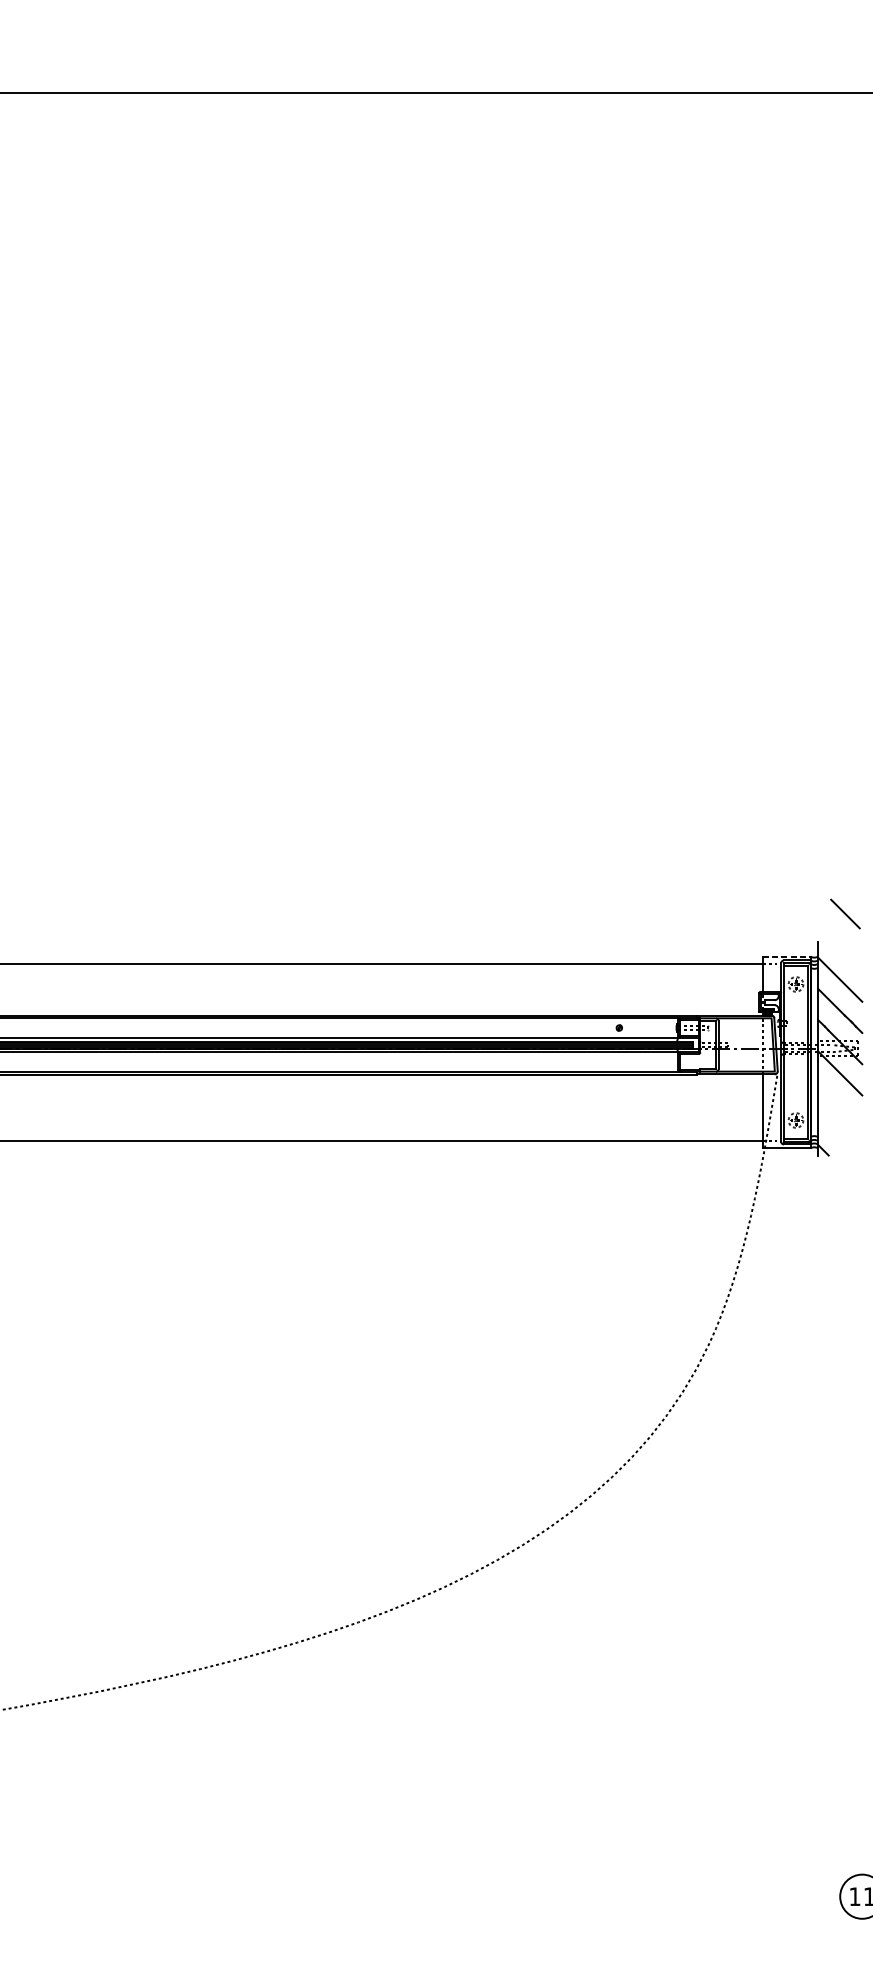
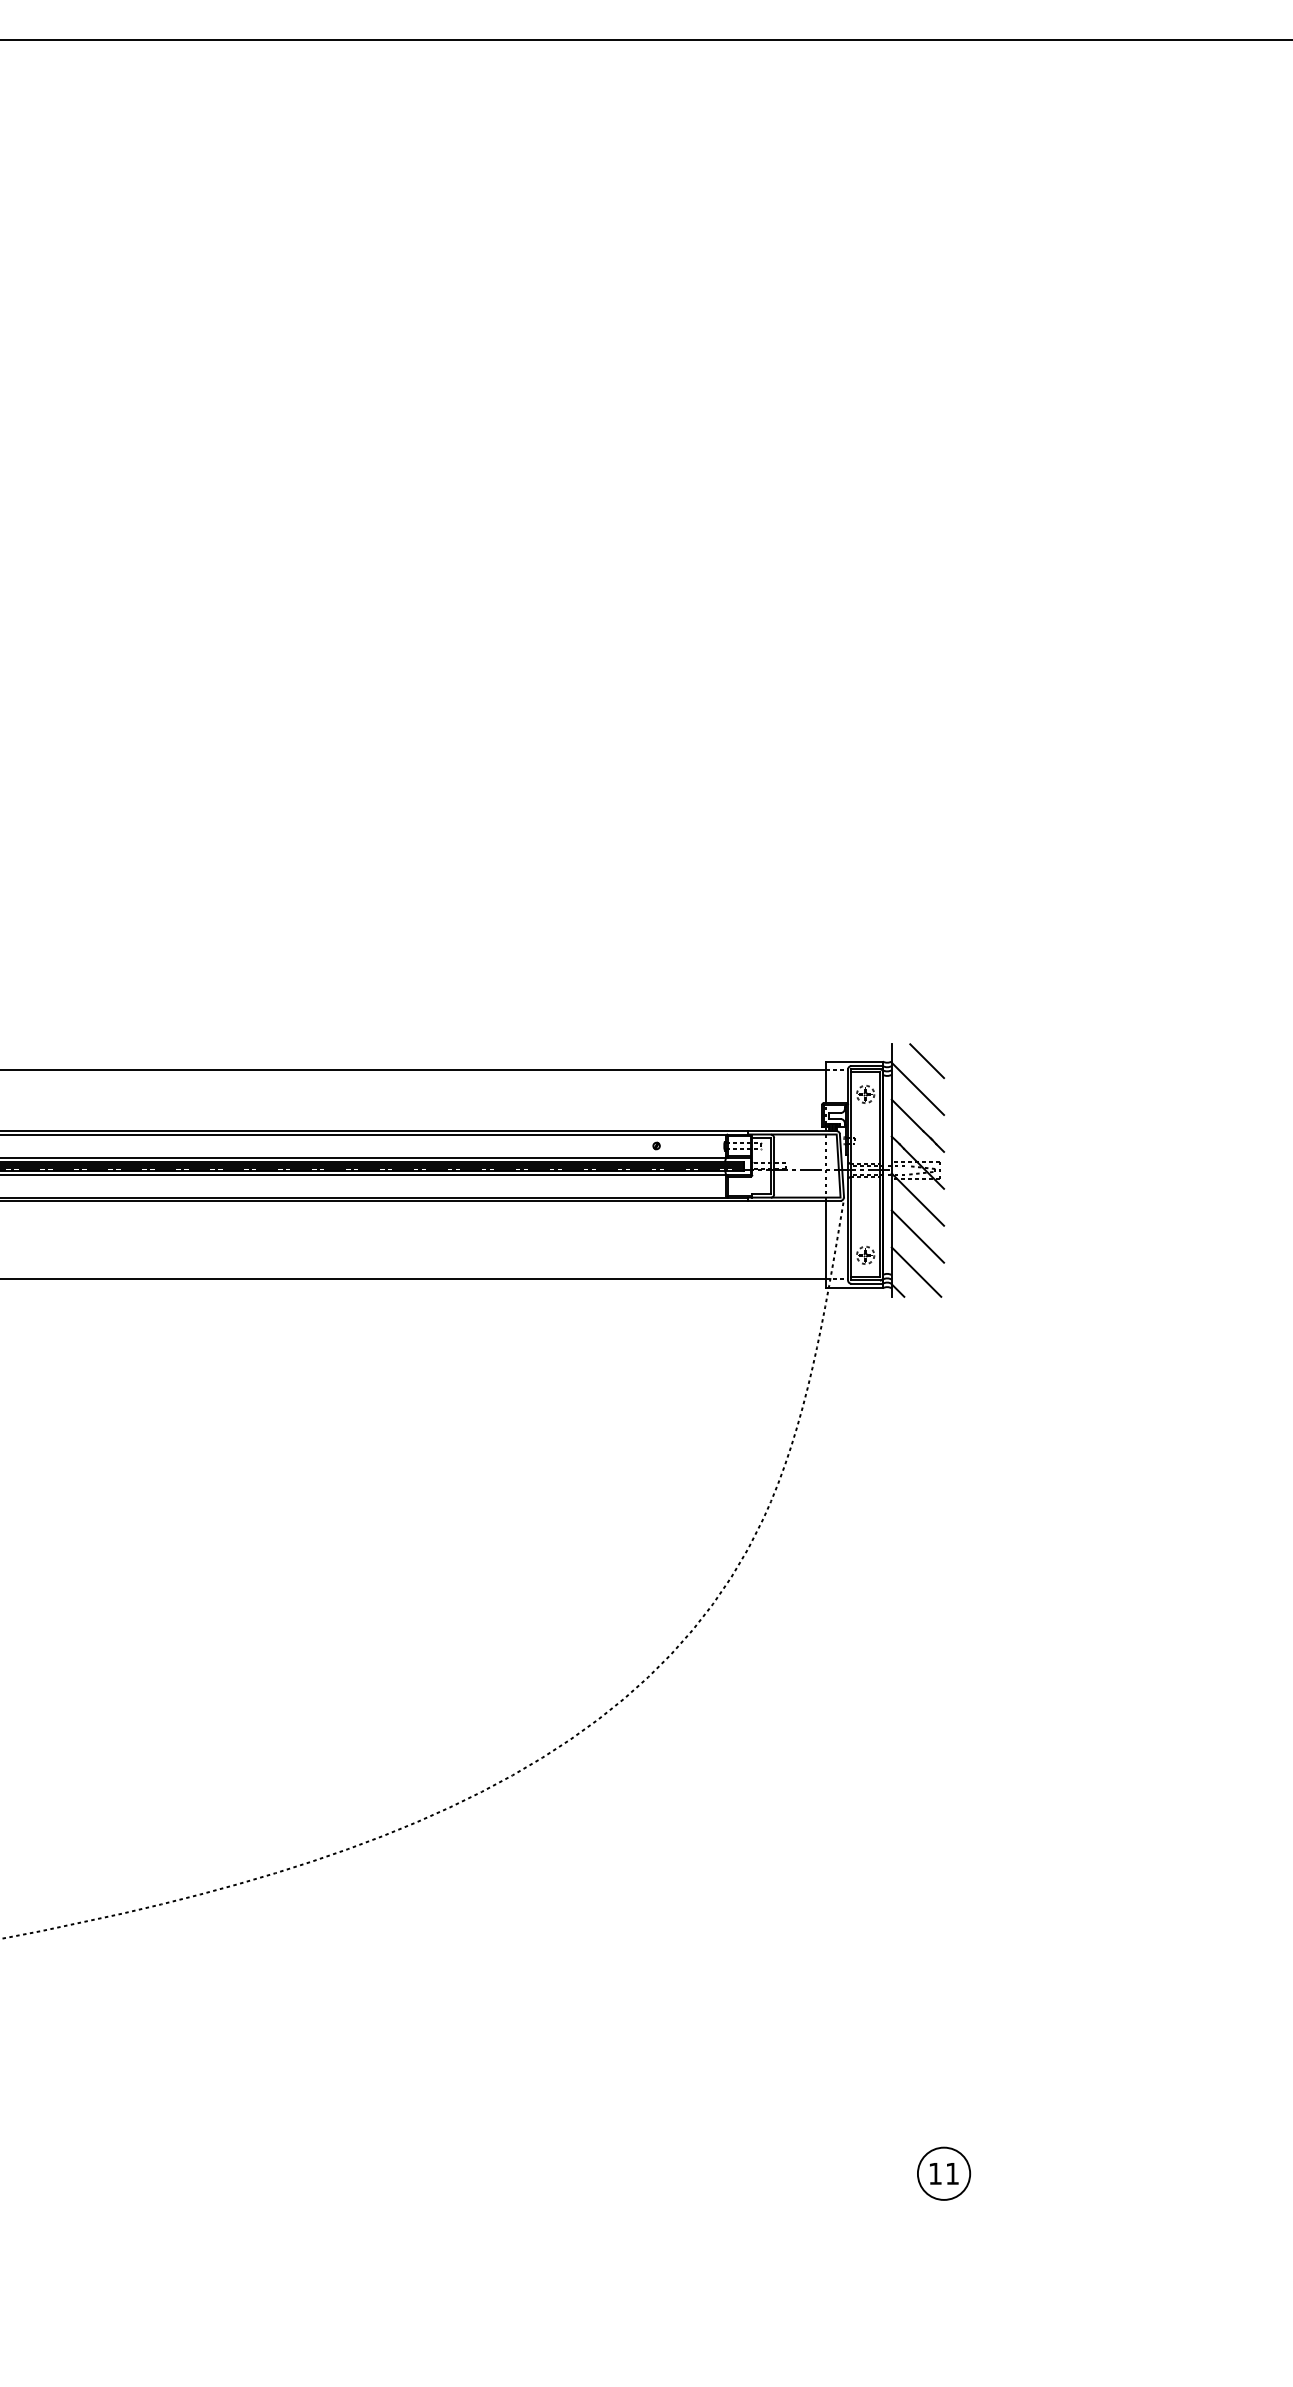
line: (844, 913) -> (926, 1060), moved
line: (787, 956) -> (855, 1061), dashed -> solid
line: (839, 1104) -> (917, 1236), added
line: (839, 1134) -> (916, 1271), added

